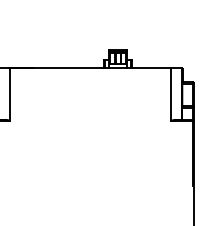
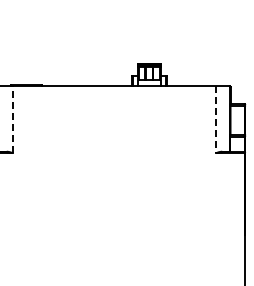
line: (10, 94) -> (12, 119), solid -> dashed
line: (171, 95) -> (216, 120), solid -> dashed

